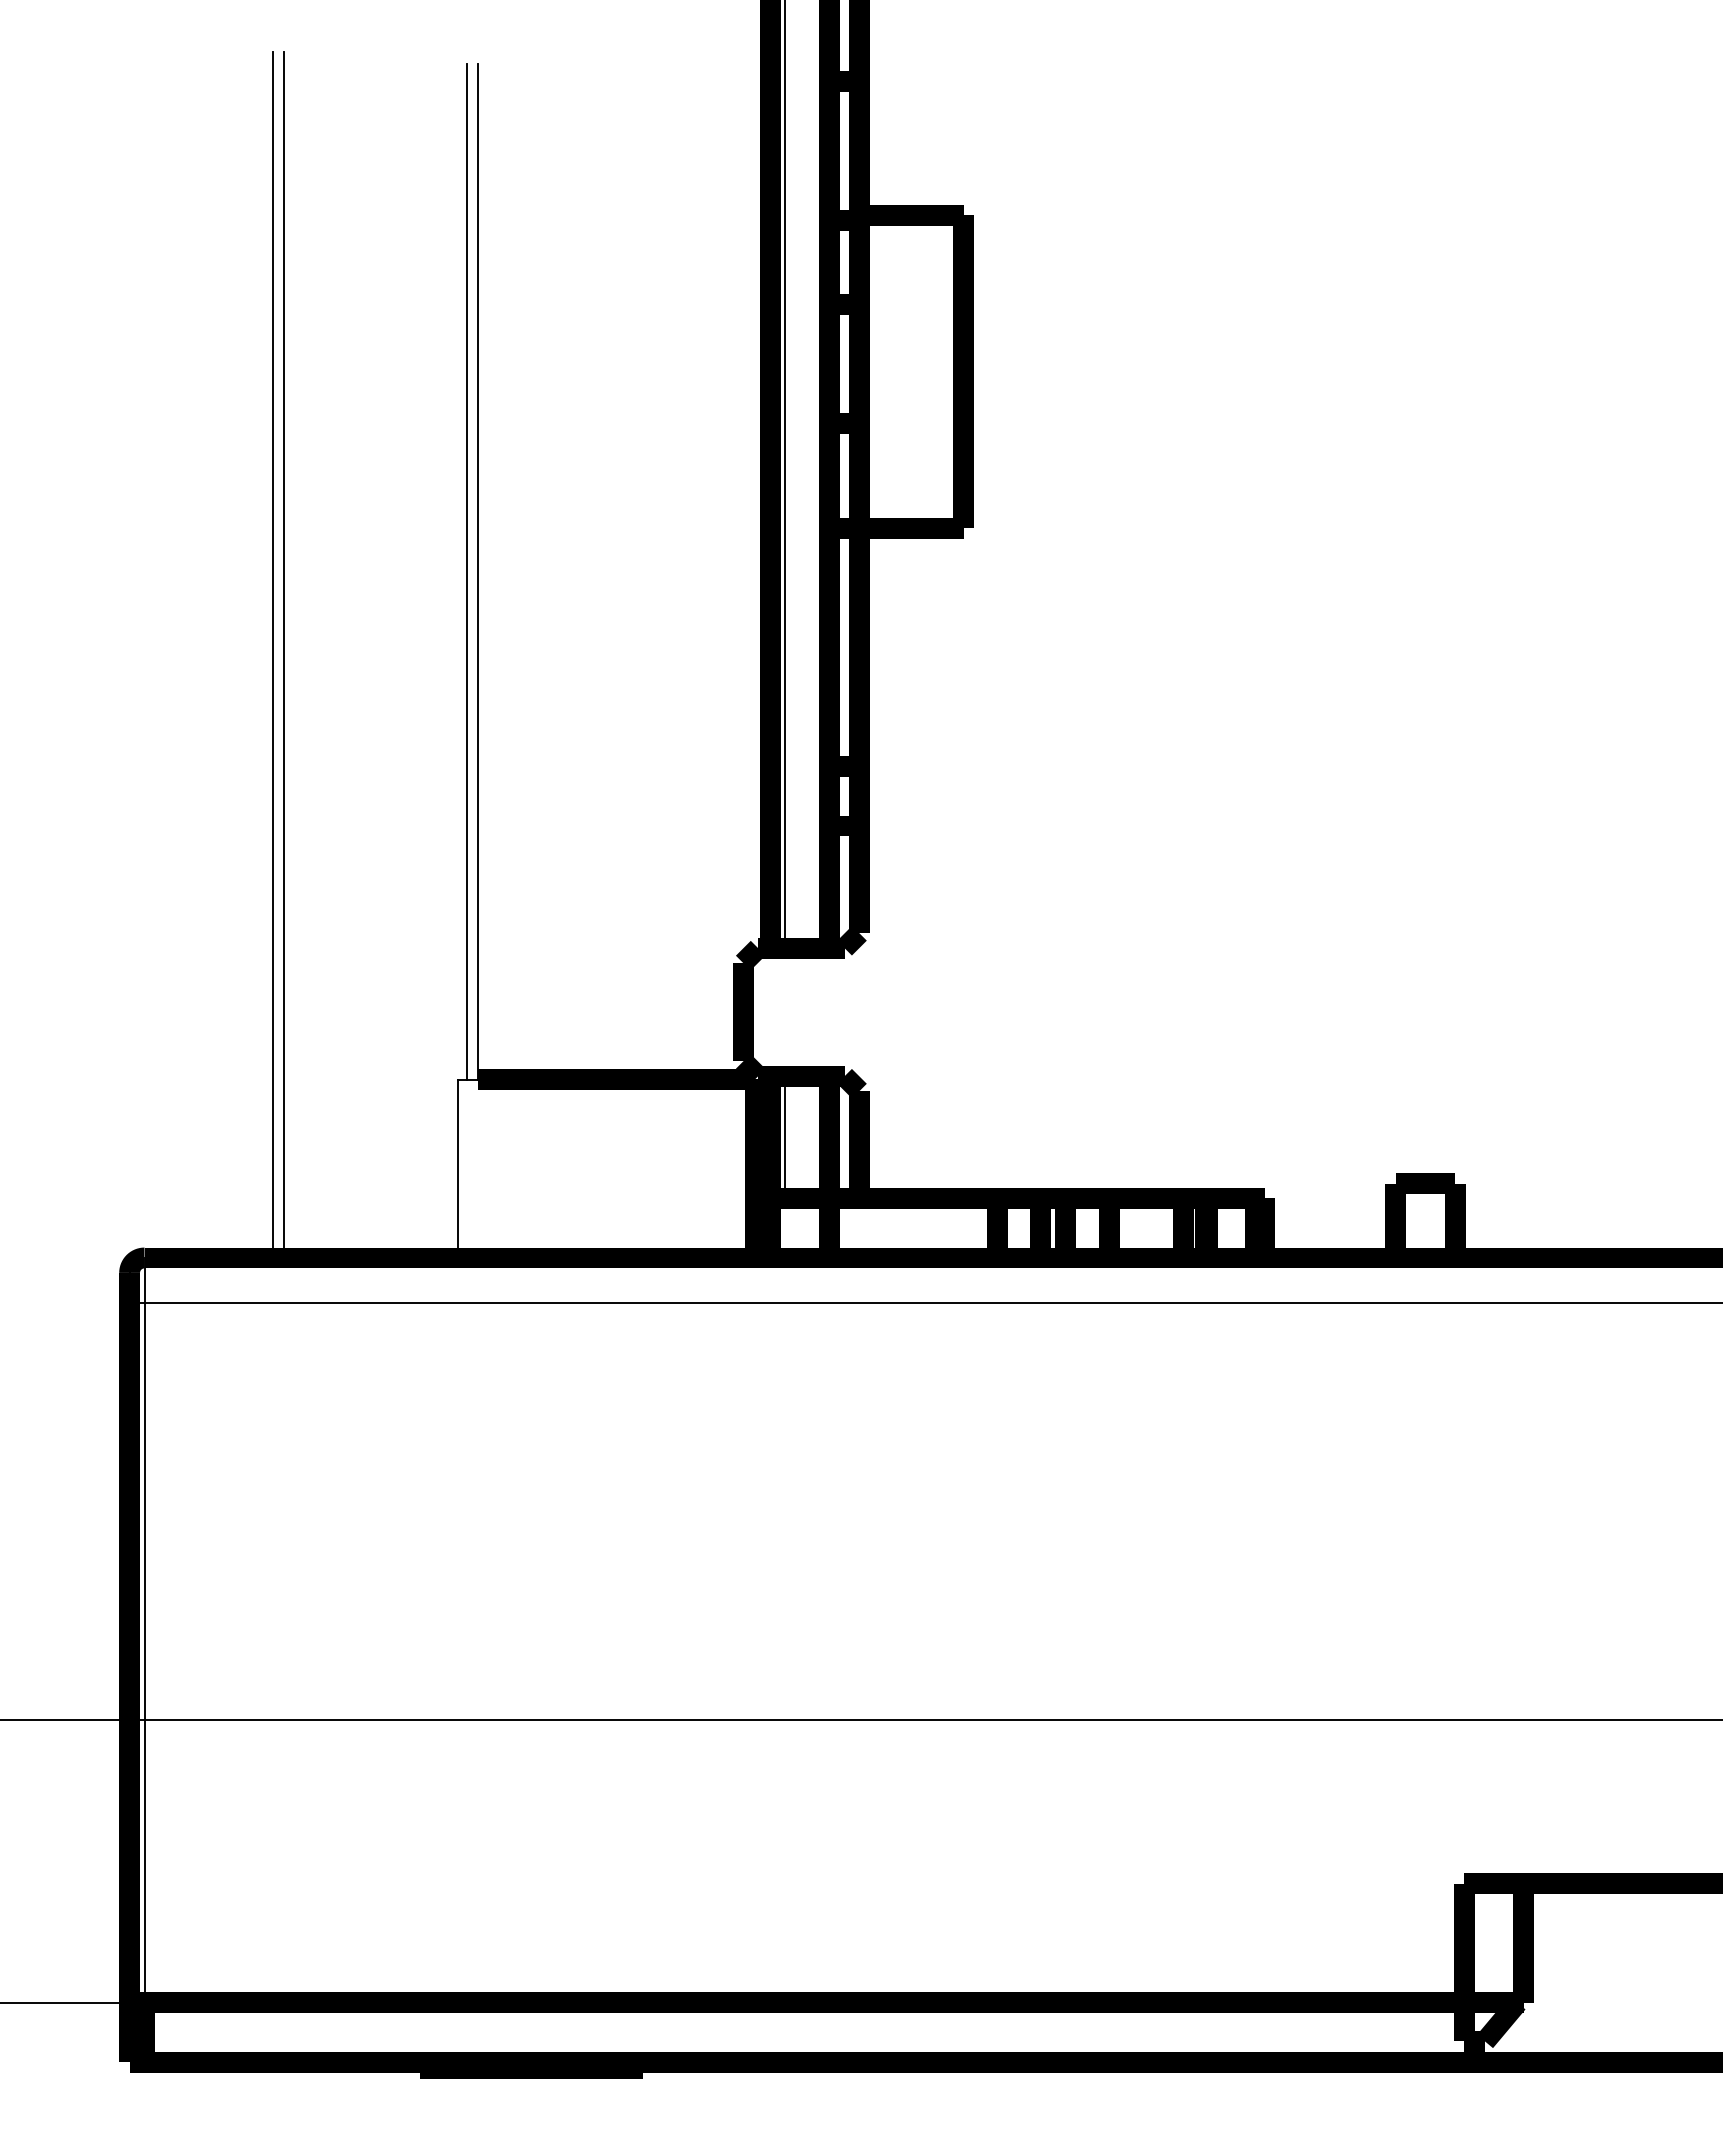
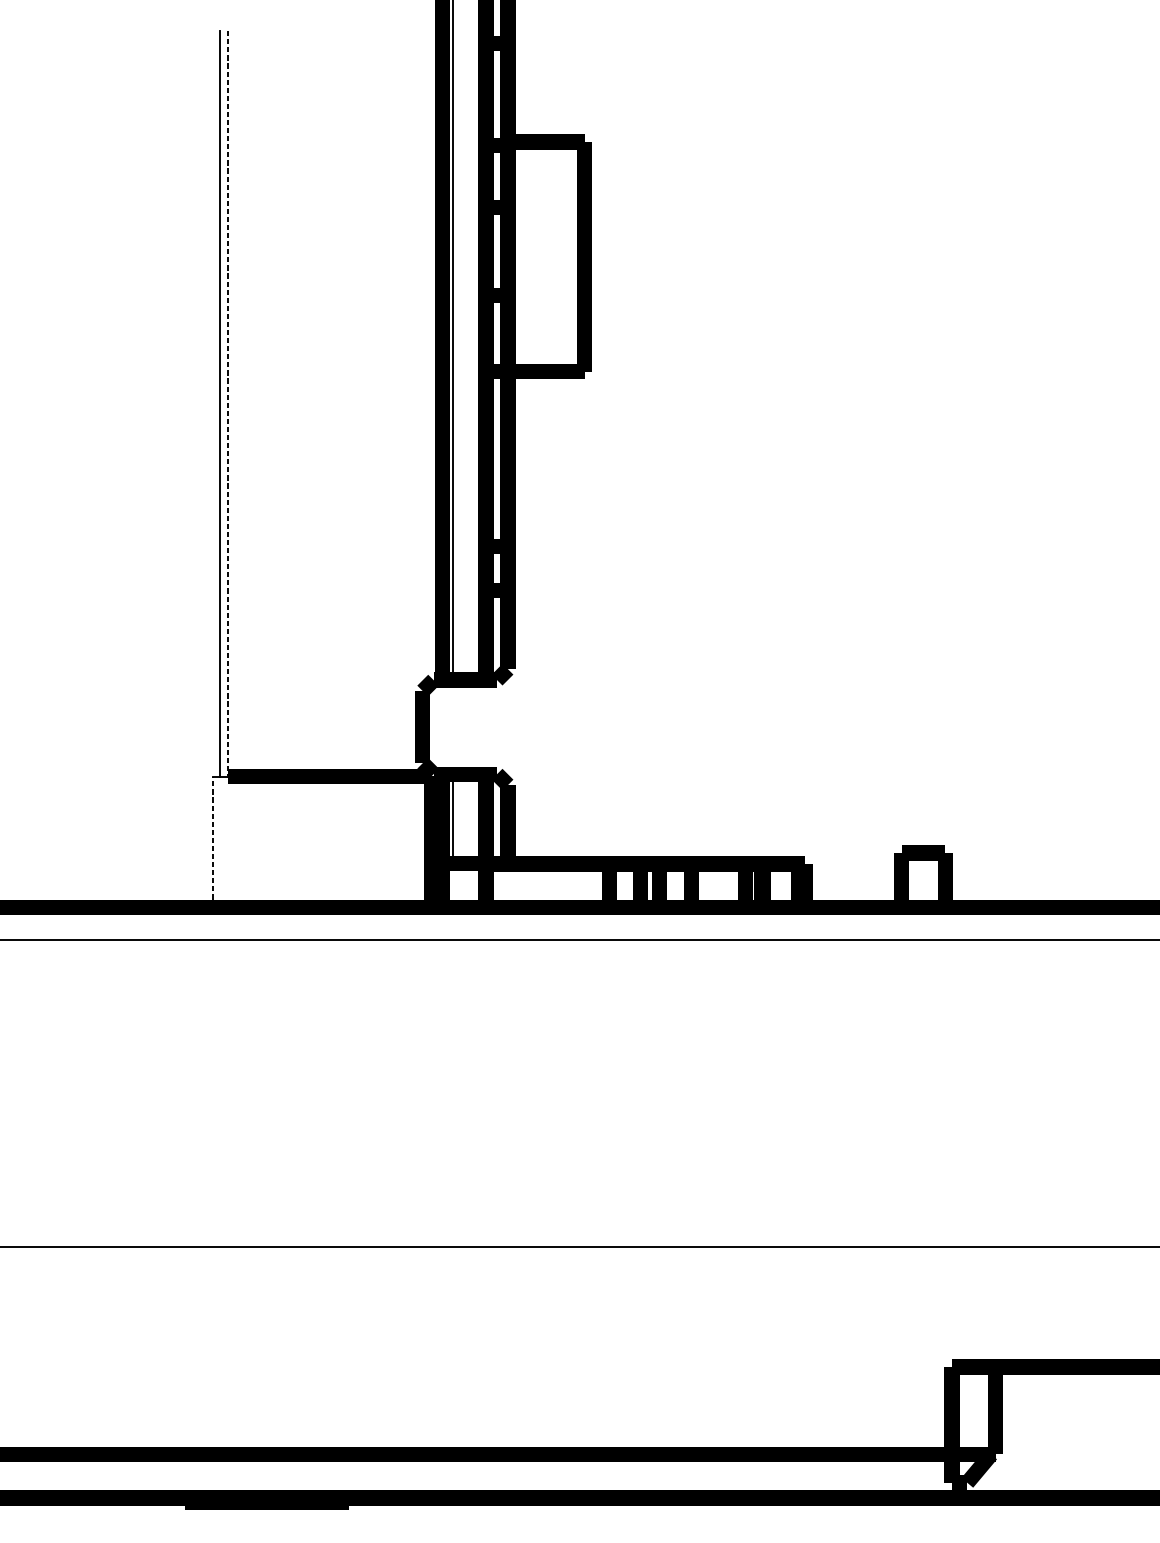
line: (478, 572) -> (228, 404), solid -> dashed
line: (273, 654) -> (77, 464), removed
line: (283, 654) -> (85, 464), removed
line: (457, 1168) -> (212, 841), solid -> dashed

